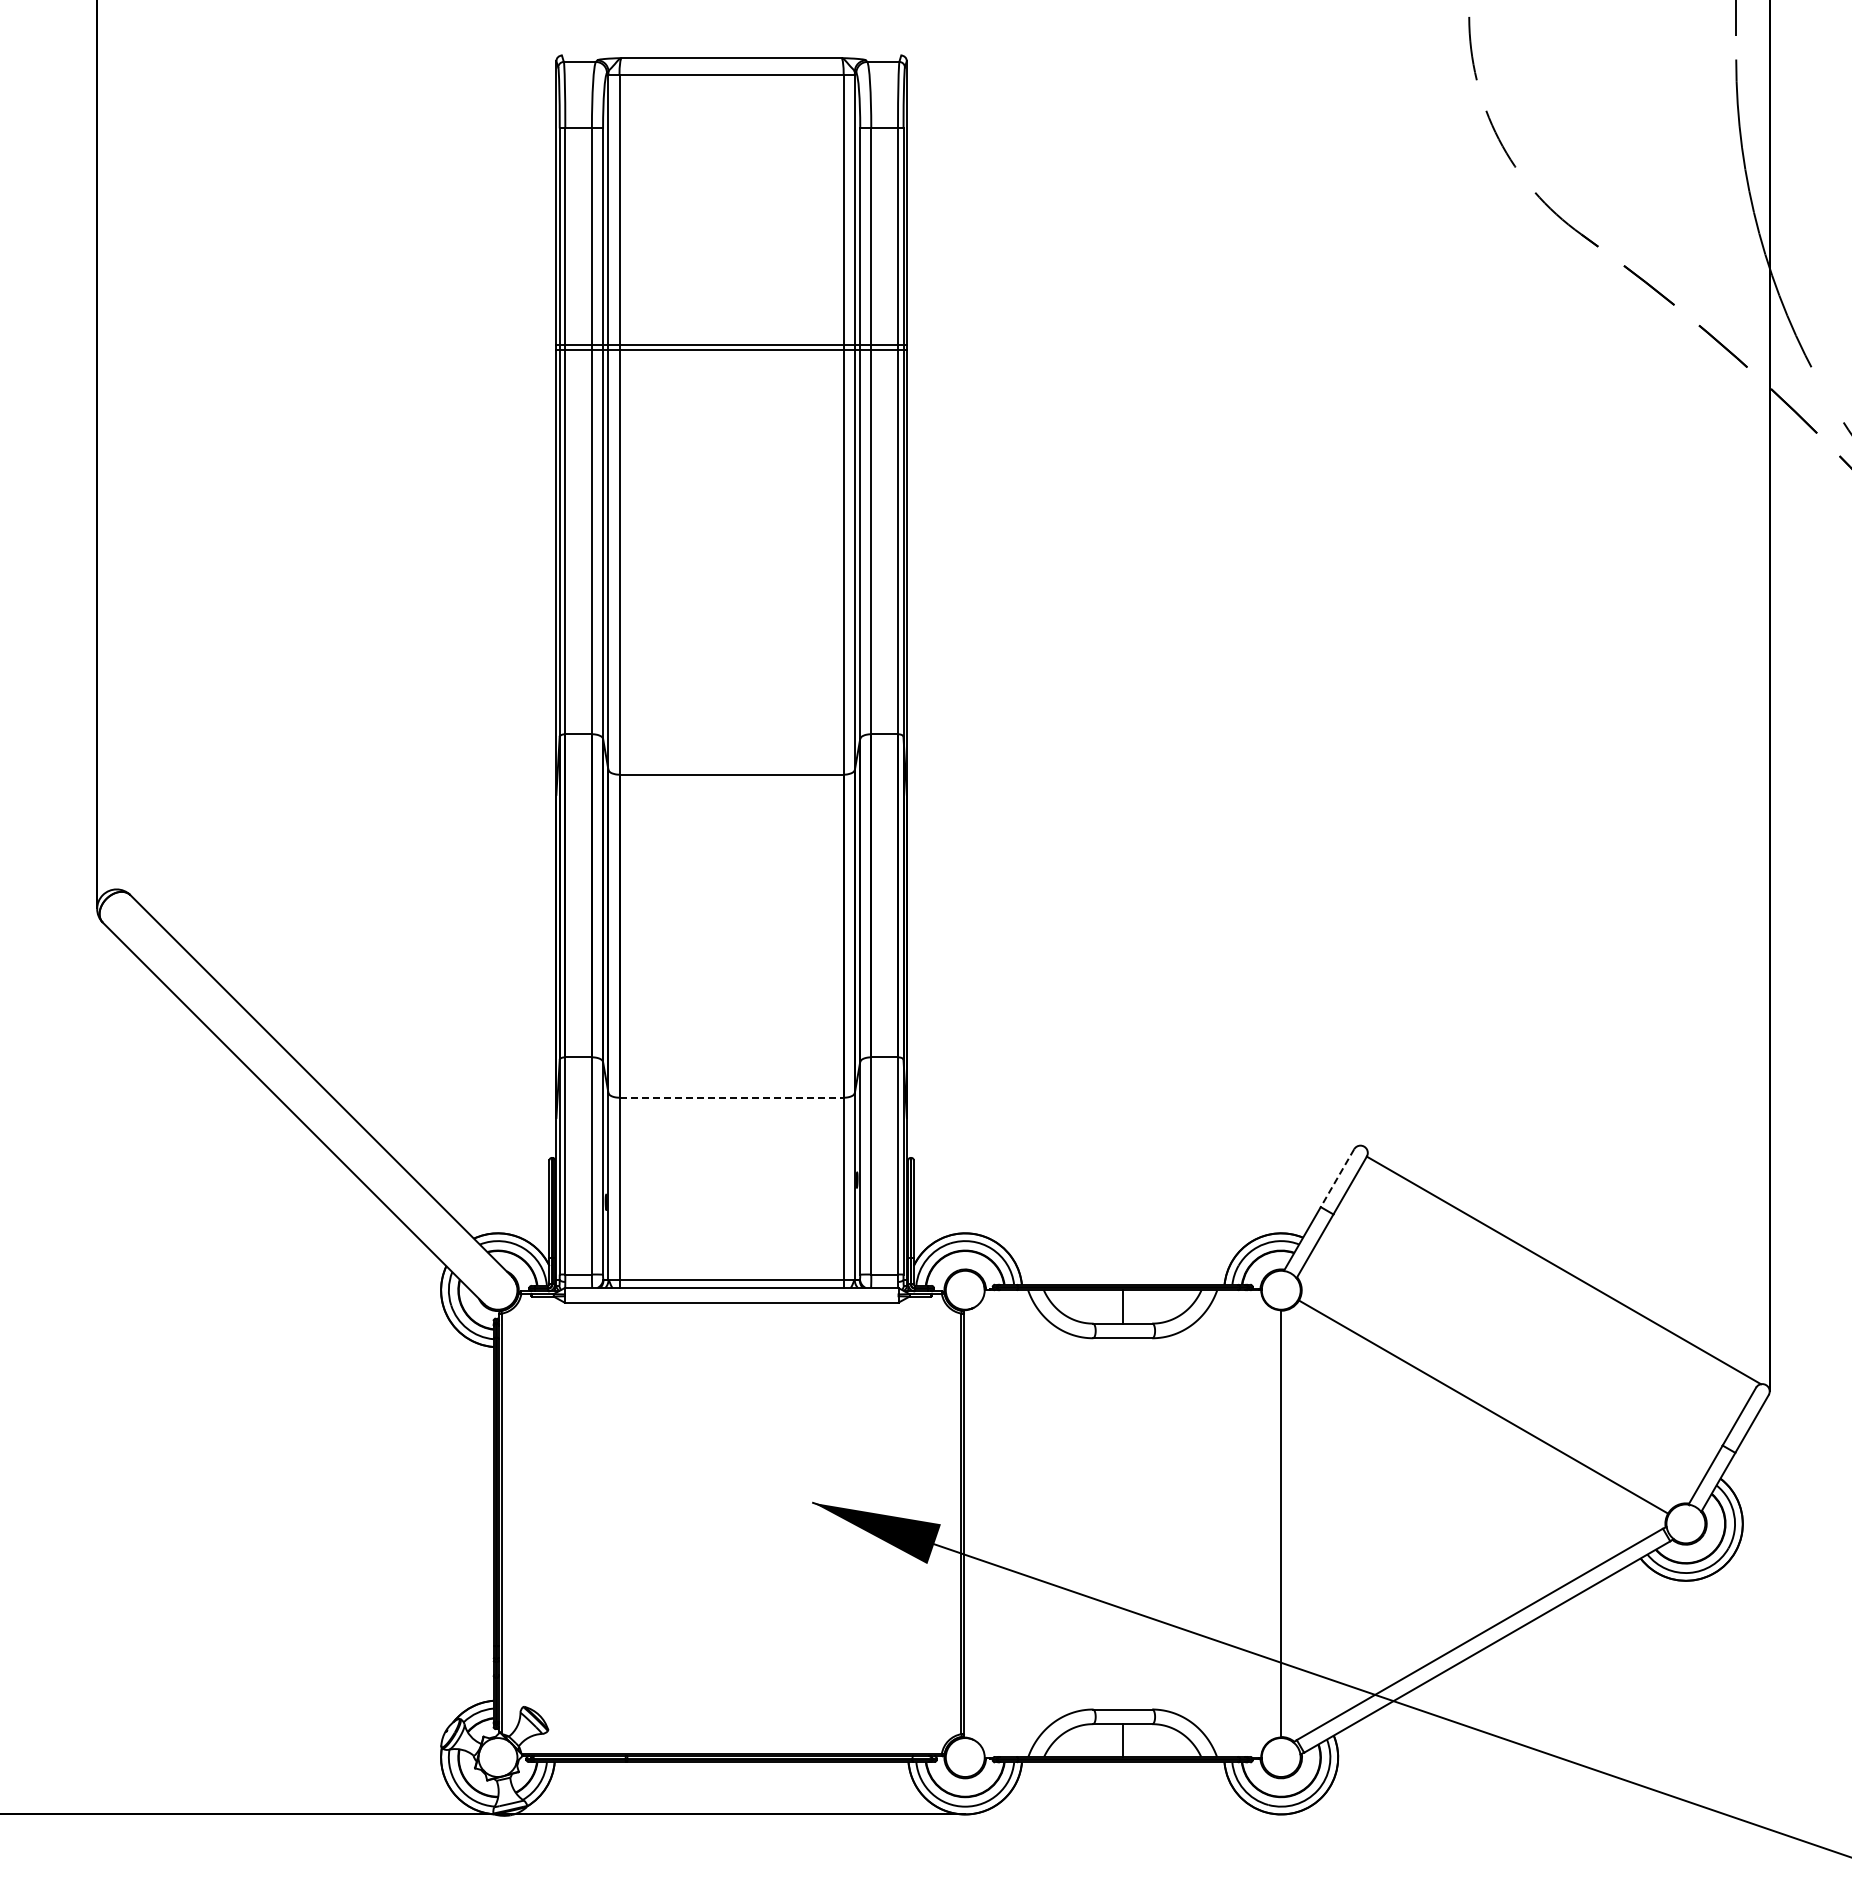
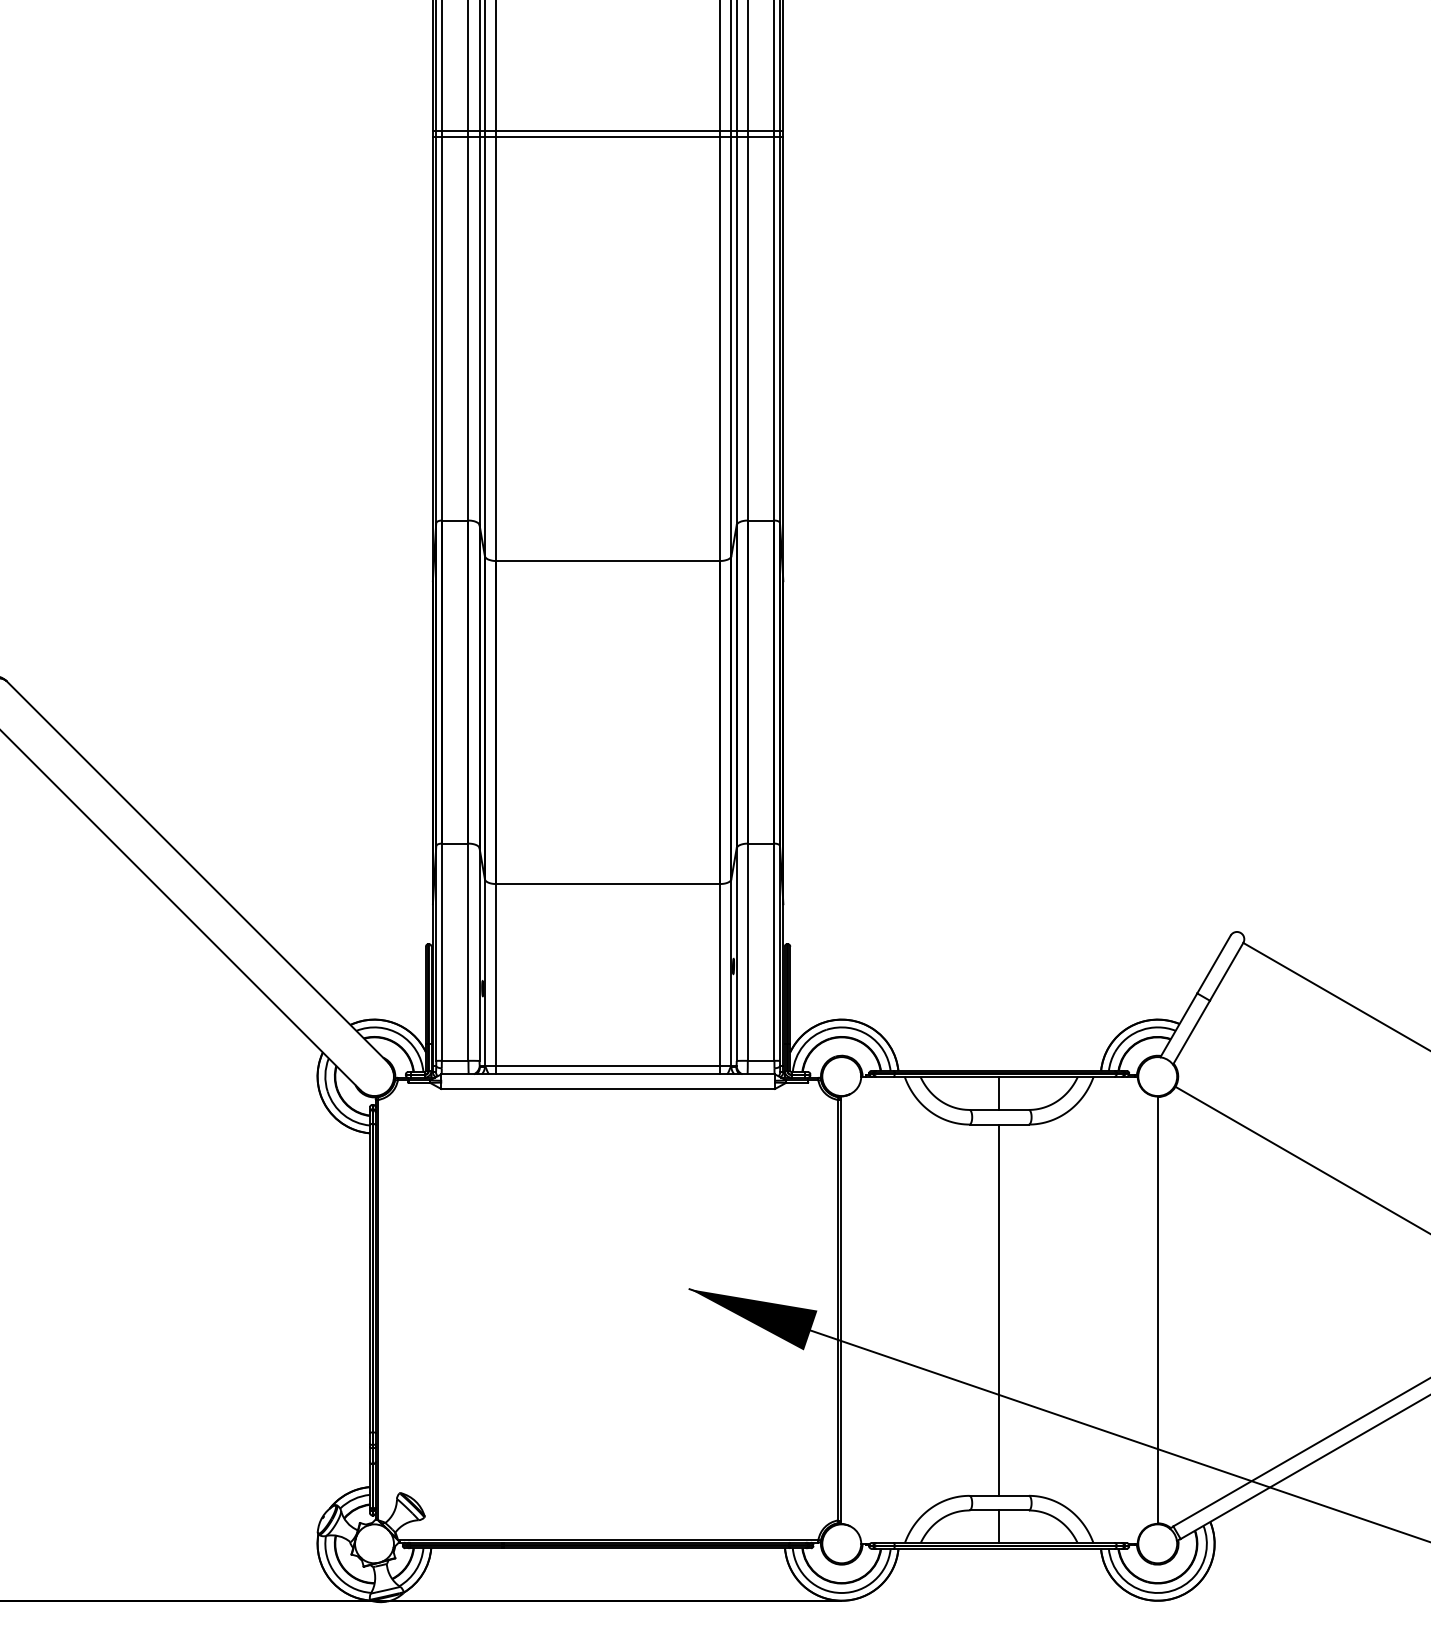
line: (732, 1097) -> (609, 883), dashed -> solid
line: (1337, 1178) -> (1214, 964), dashed -> solid
line: (1122, 1523) -> (999, 1309), added

